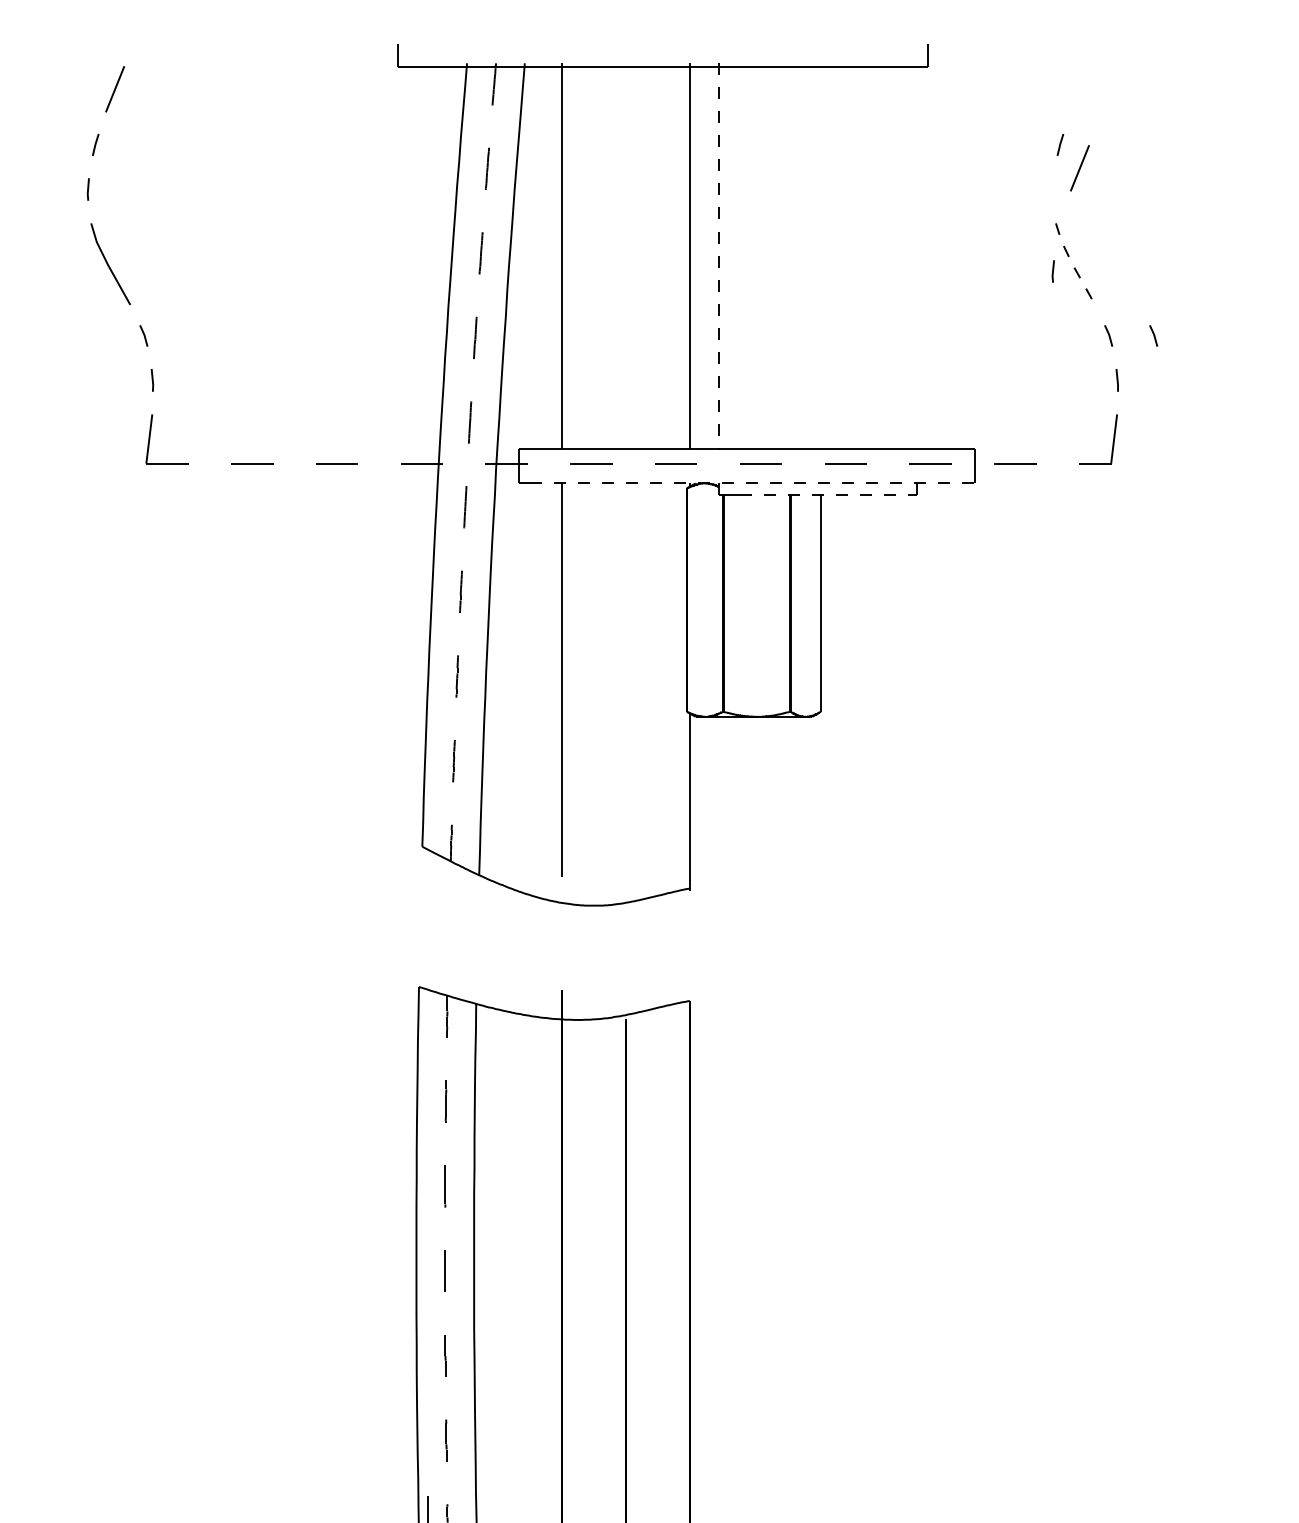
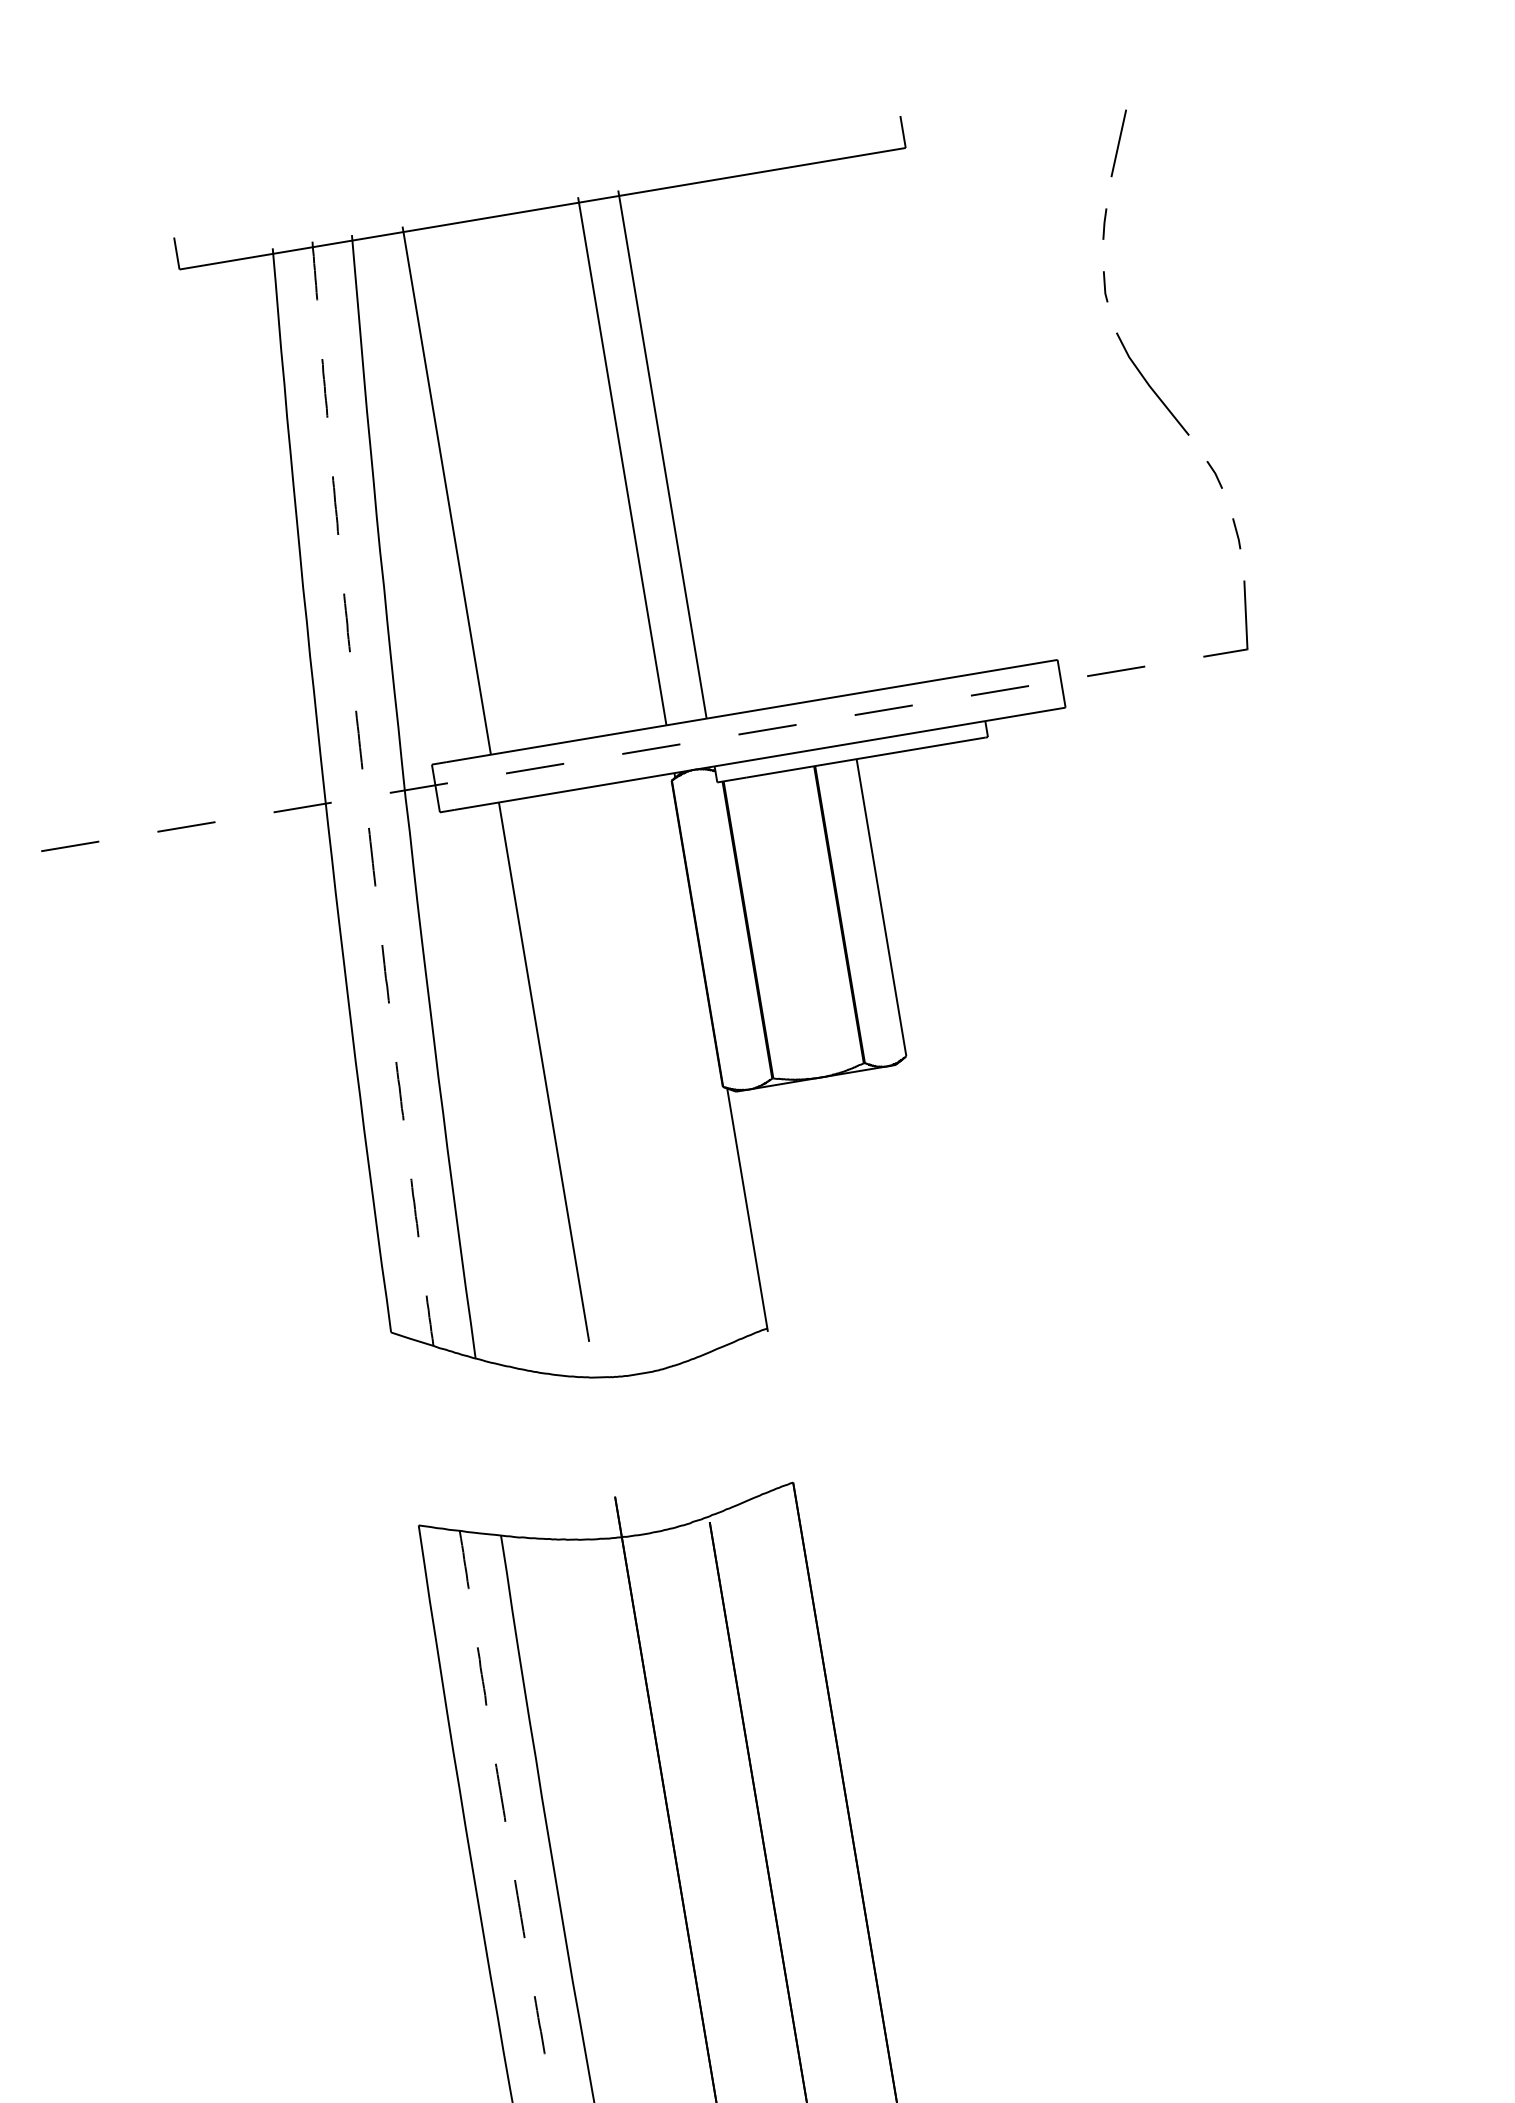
line: (1079, 168) -> (1118, 143), moved
line: (719, 255) -> (662, 453), dashed -> solid
line: (1072, 265) -> (1149, 386), dashed -> solid
line: (1052, 271) -> (1104, 287), moved
line: (1153, 335) -> (1276, 464), removed
line: (752, 483) -> (760, 758), dashed -> solid
line: (828, 495) -> (867, 757), dashed -> solid

